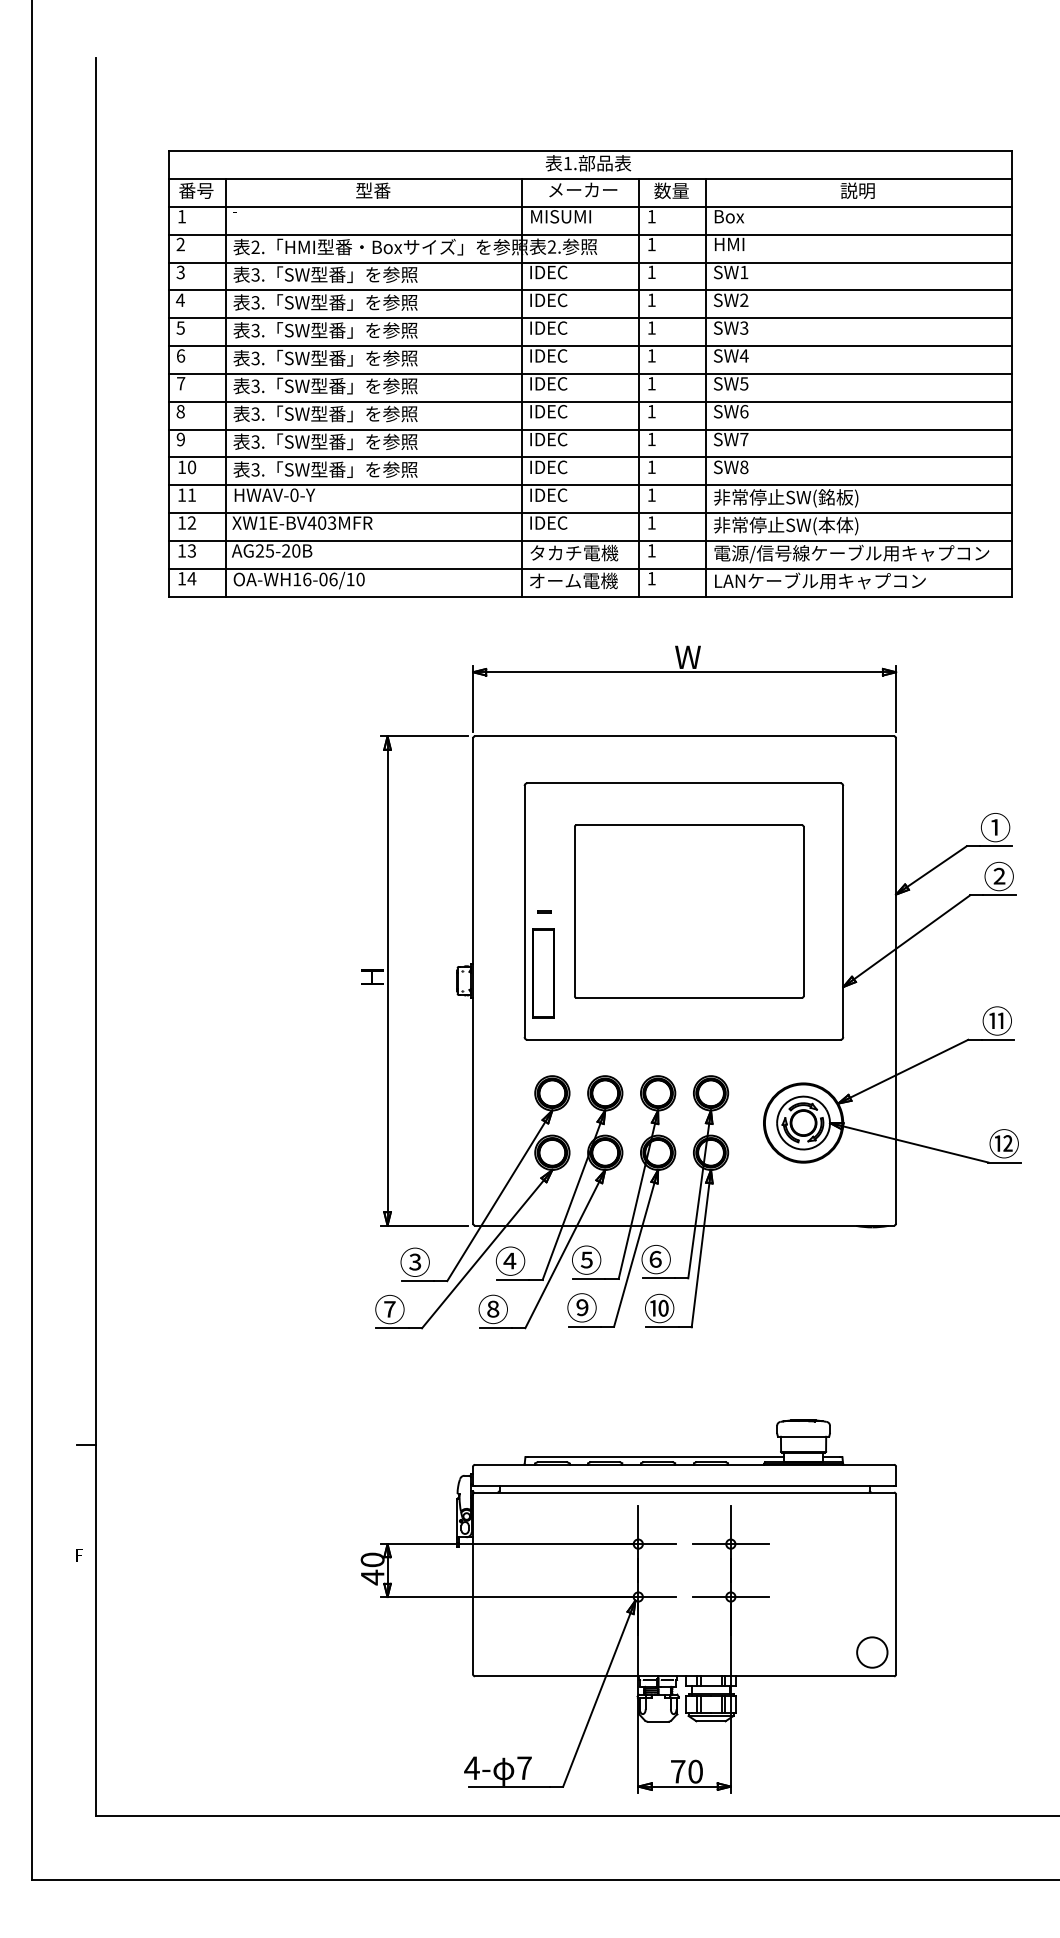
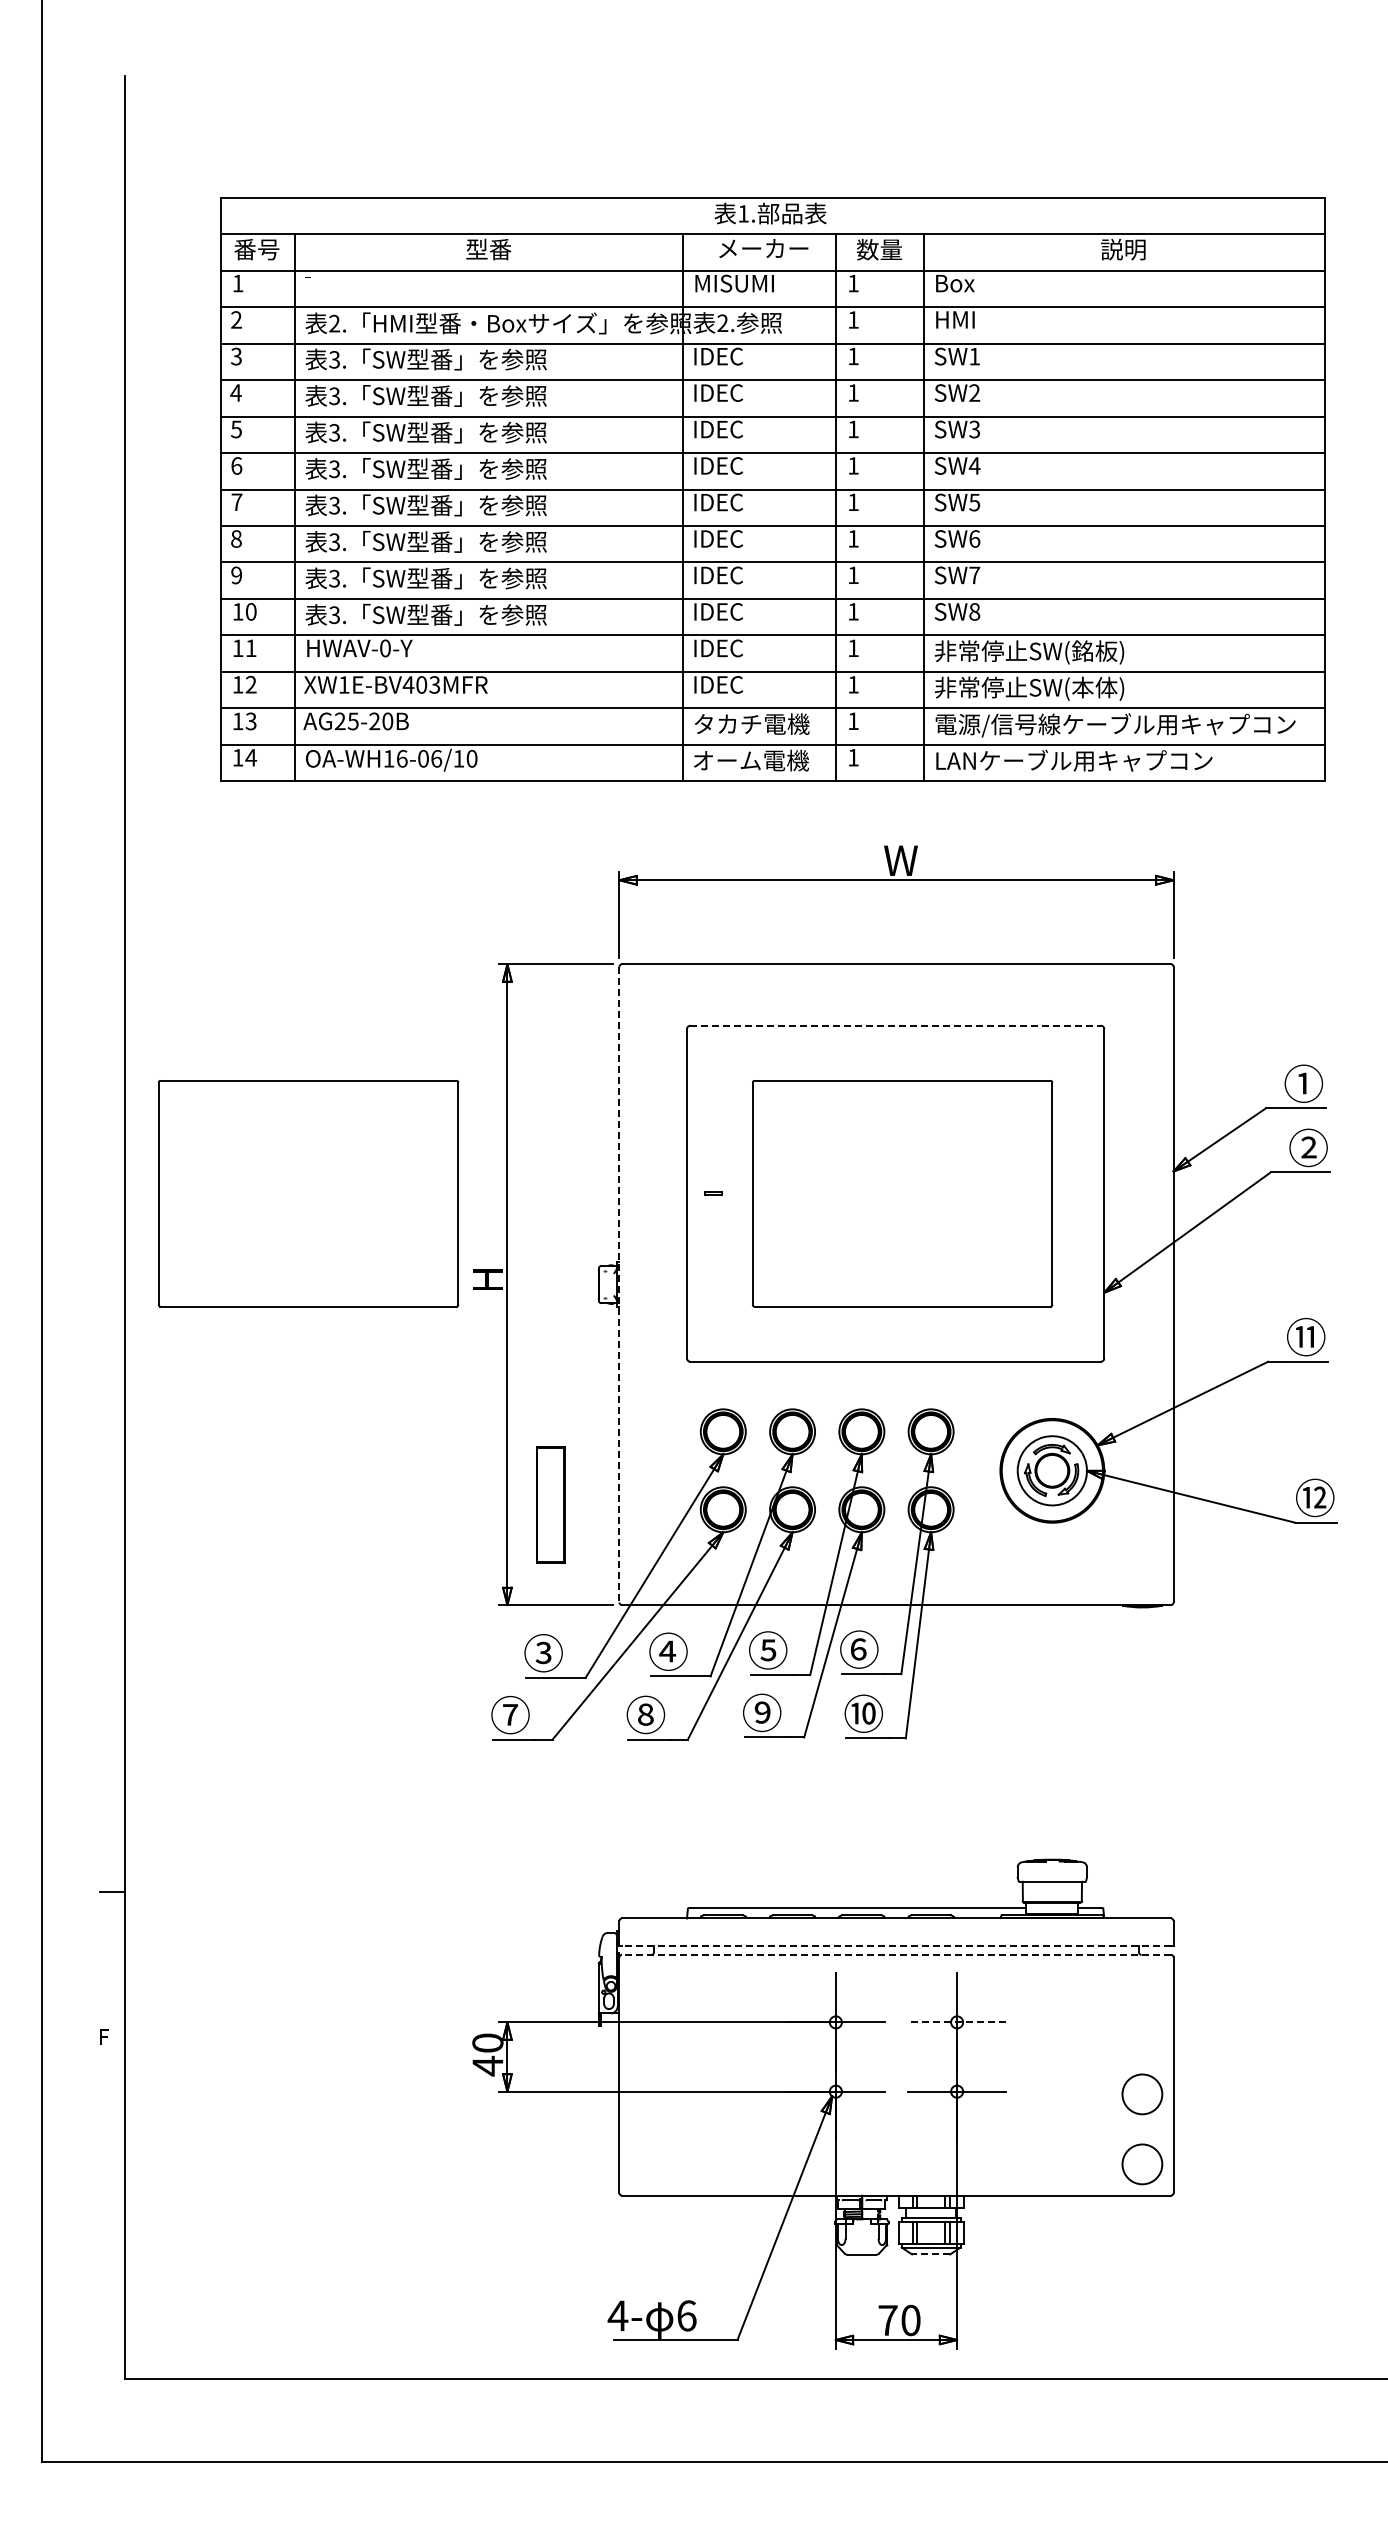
line: (684, 783) -> (896, 1025), solid -> dashed
part: (235, 911) -> (308, 1193), added
part: (543, 973) -> (550, 1504), moved
line: (473, 980) -> (619, 1284), solid -> dashed
line: (684, 1486) -> (896, 1946), solid -> dashed
line: (684, 1492) -> (896, 1954), solid -> dashed
line: (730, 1544) -> (956, 2022), solid -> dashed
circle: (872, 1599) -> (1142, 2094), added
line: (710, 1721) -> (930, 2254), solid -> dashed
text: (524, 1767) -> (686, 2315), 7 -> 6

